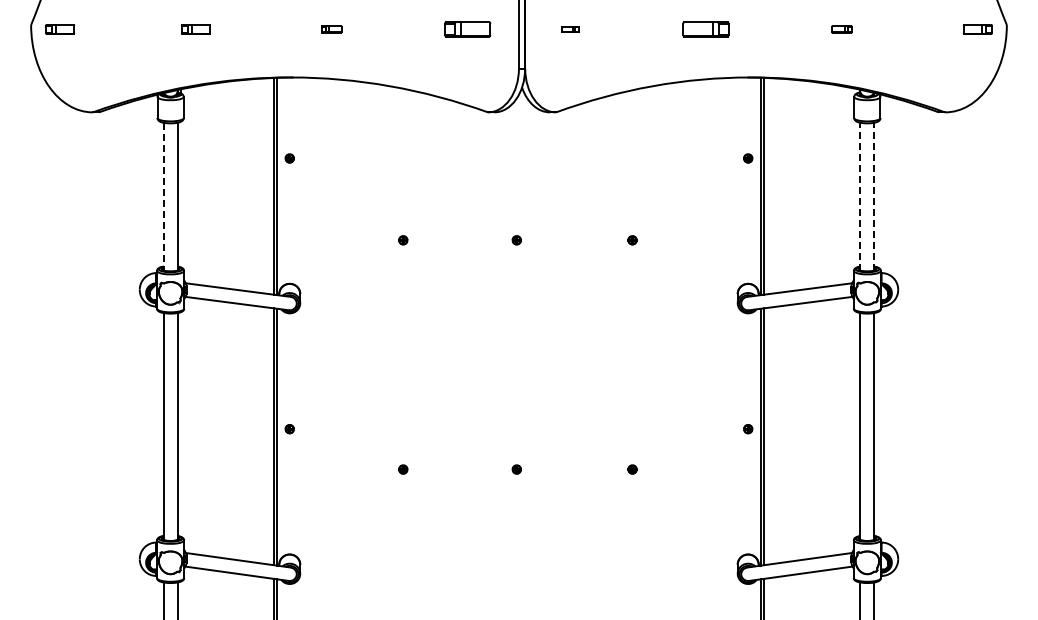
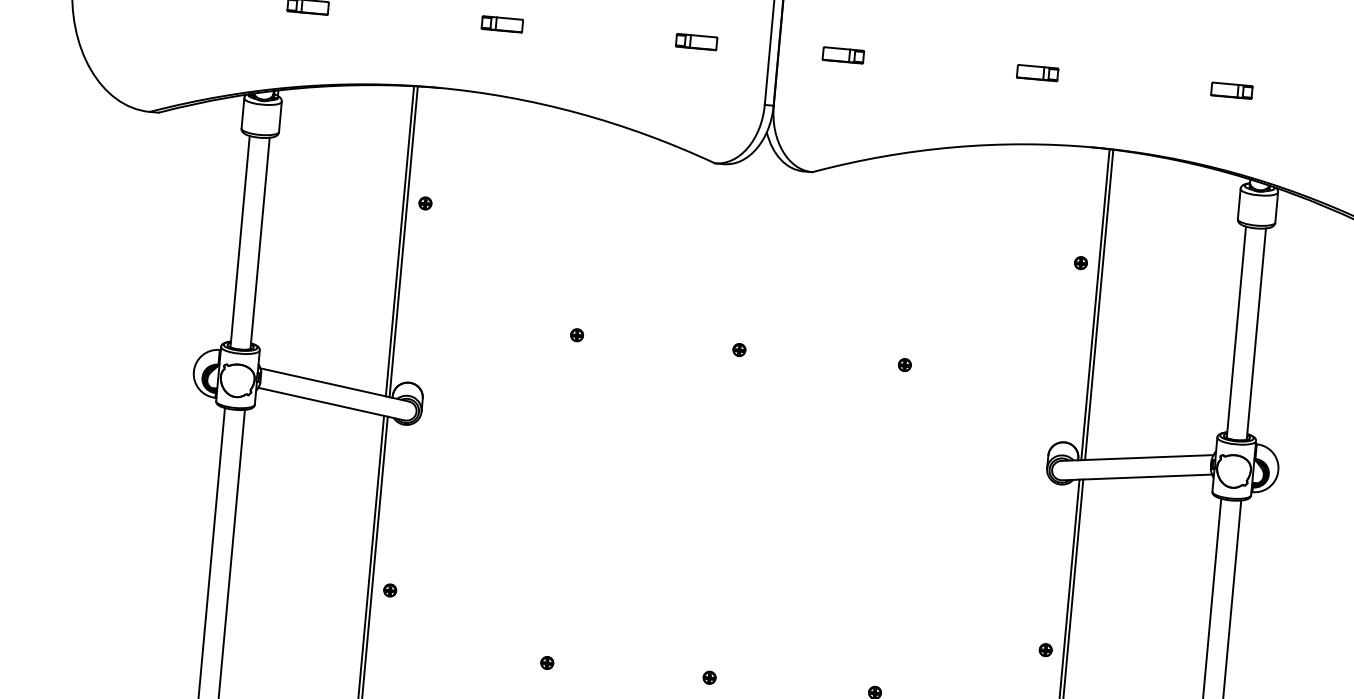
part: (331, 29) -> (501, 24), size x1.43
part: (467, 29) -> (696, 42), size x0.62
part: (570, 29) -> (843, 55), size x1.67
part: (706, 29) -> (1038, 73), size x0.62
part: (841, 29) -> (1231, 90), size x1.43
line: (163, 196) -> (239, 241), dashed -> solid
line: (860, 196) -> (1236, 332), dashed -> solid
line: (874, 196) -> (1256, 333), dashed -> solid

